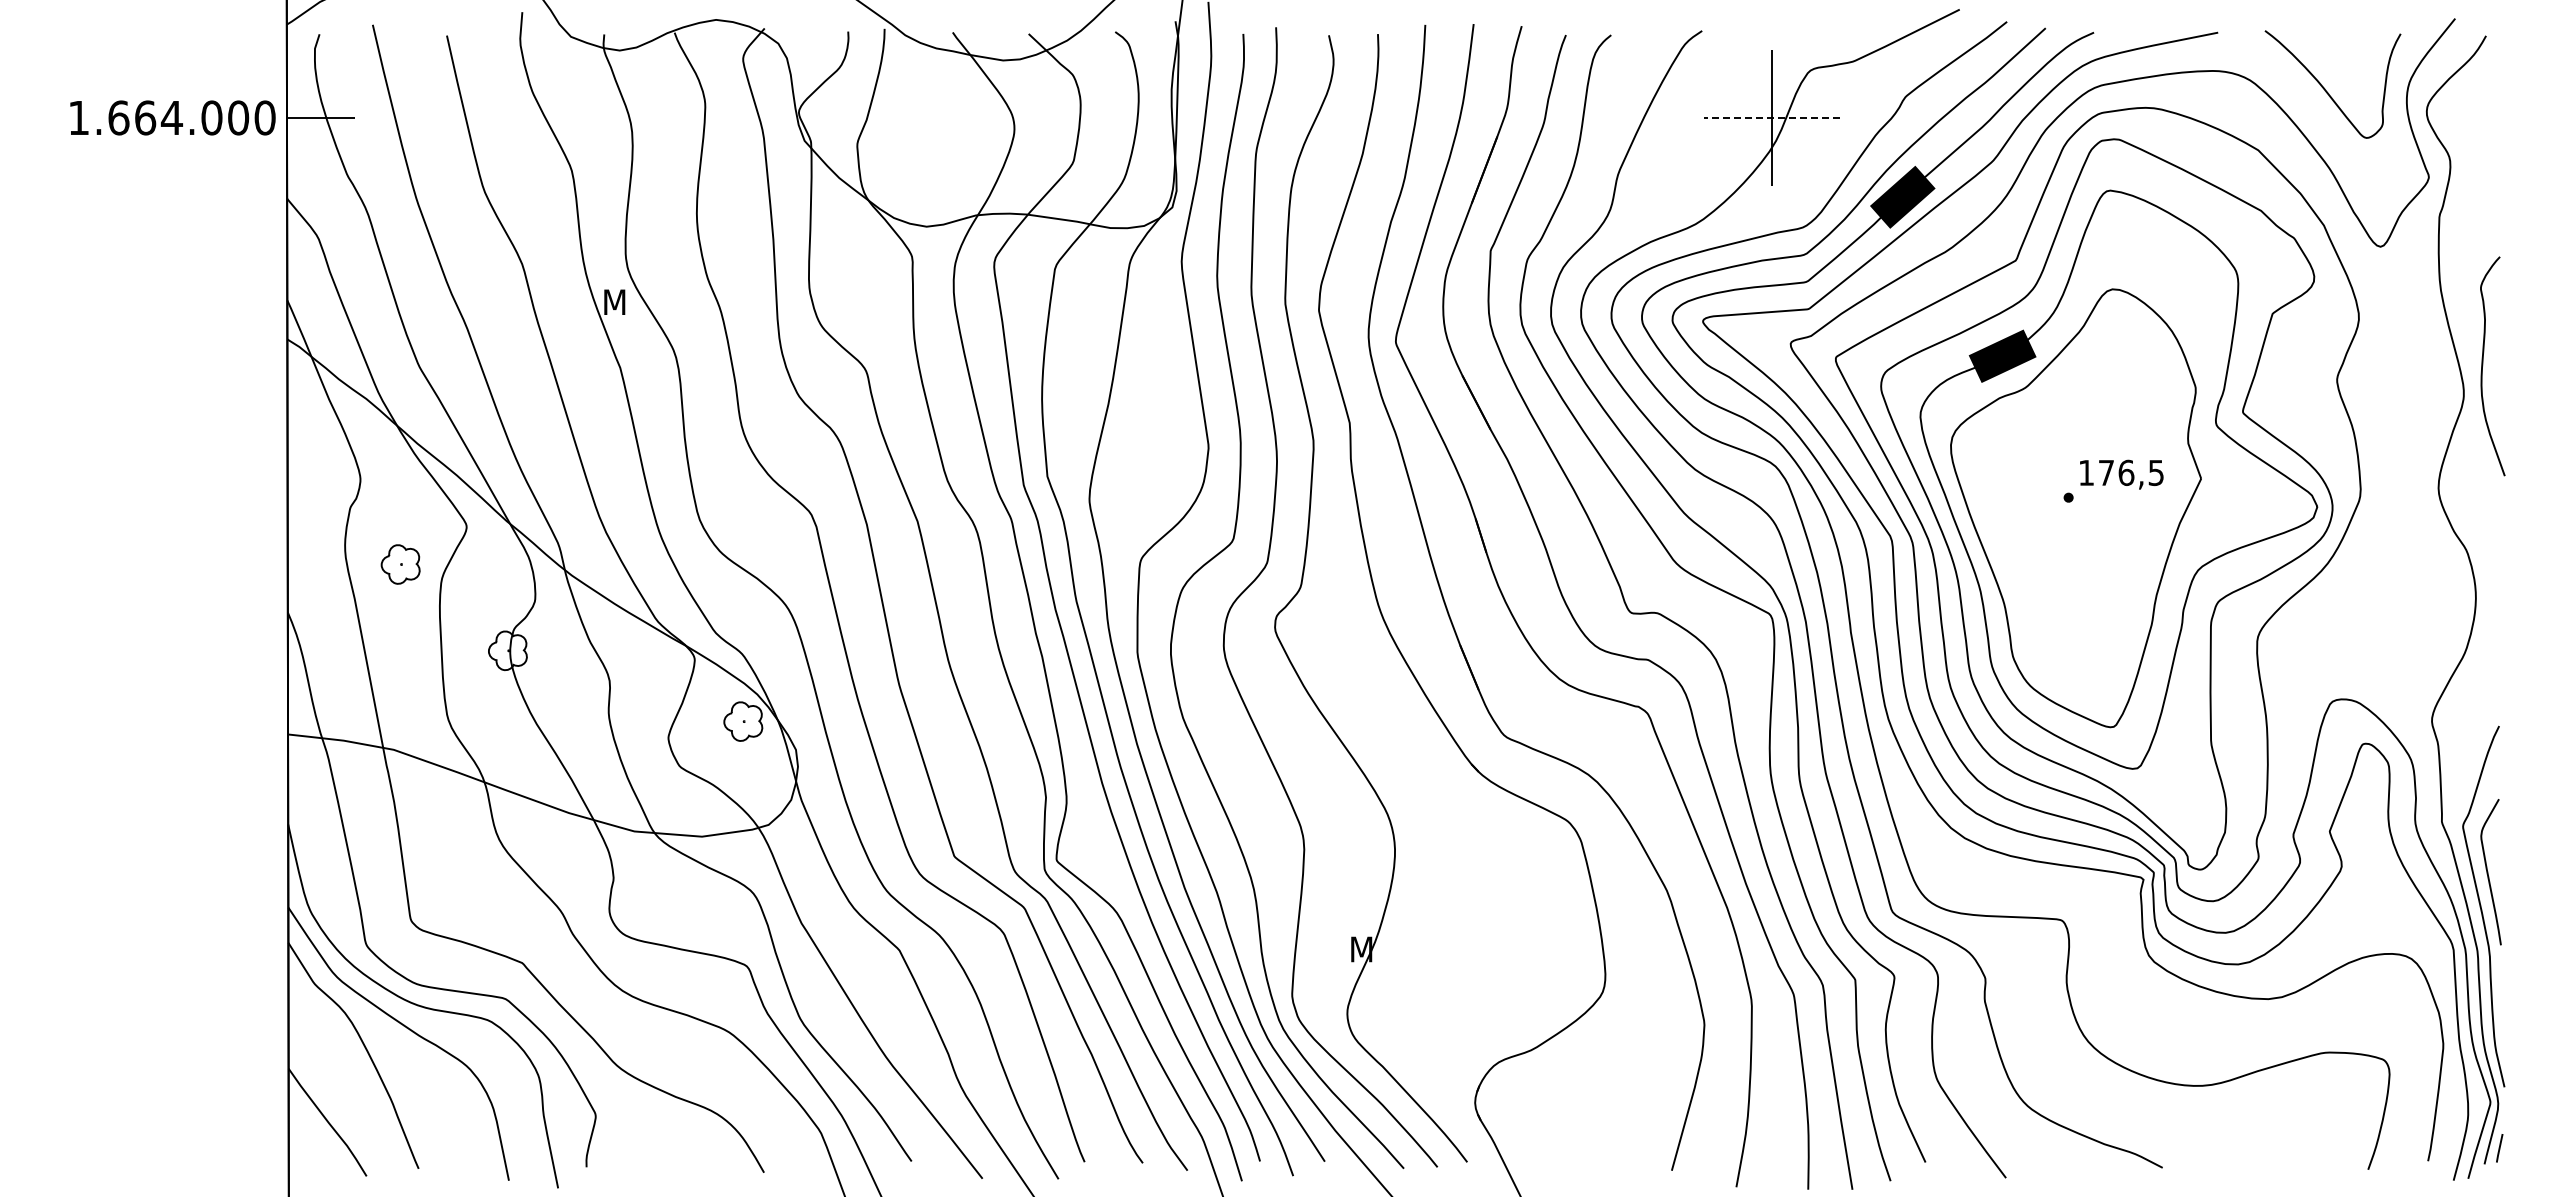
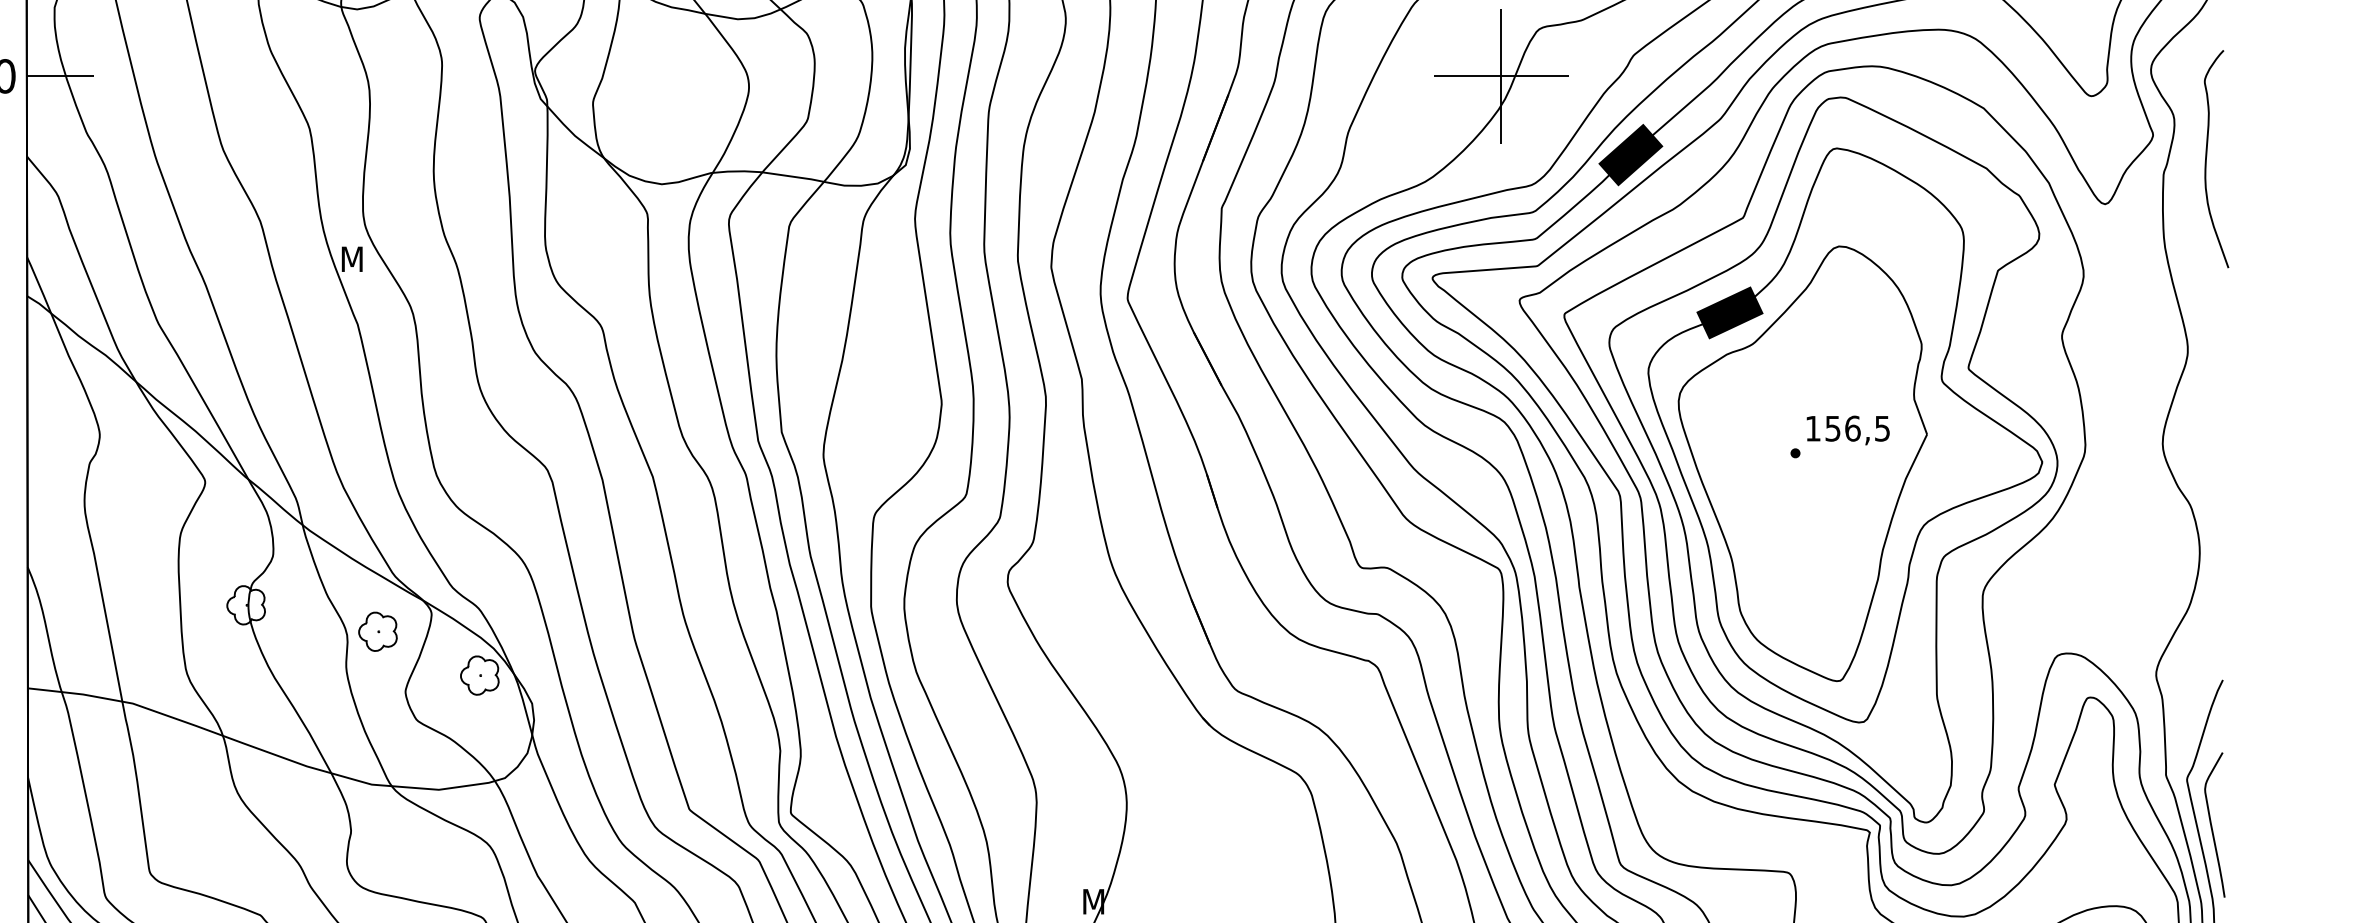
line: (1772, 117) -> (1501, 75), dashed -> solid
curve: (2483, 365) -> (2207, 158), moved
text: (2106, 473) -> (1833, 429), 176,5 -> 156,5
part: (400, 564) -> (377, 631), moved

